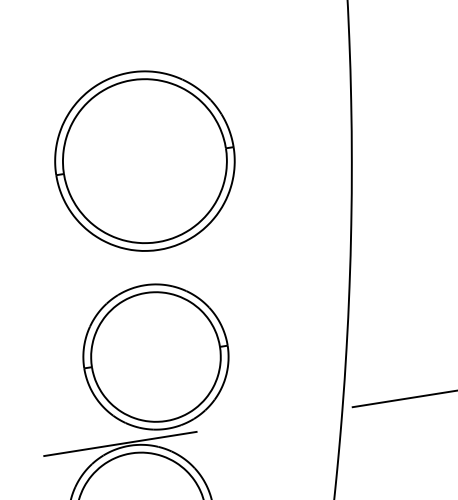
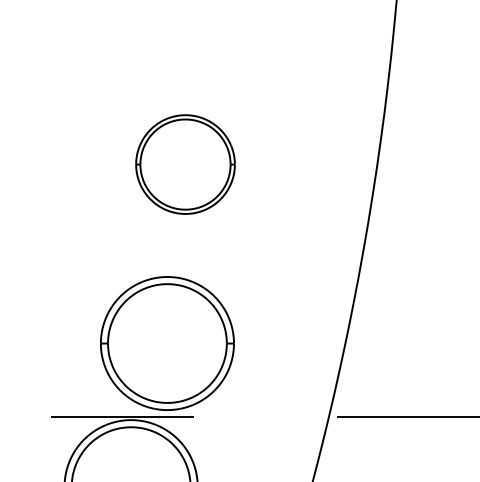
part: (144, 161) -> (185, 164), size x0.6

